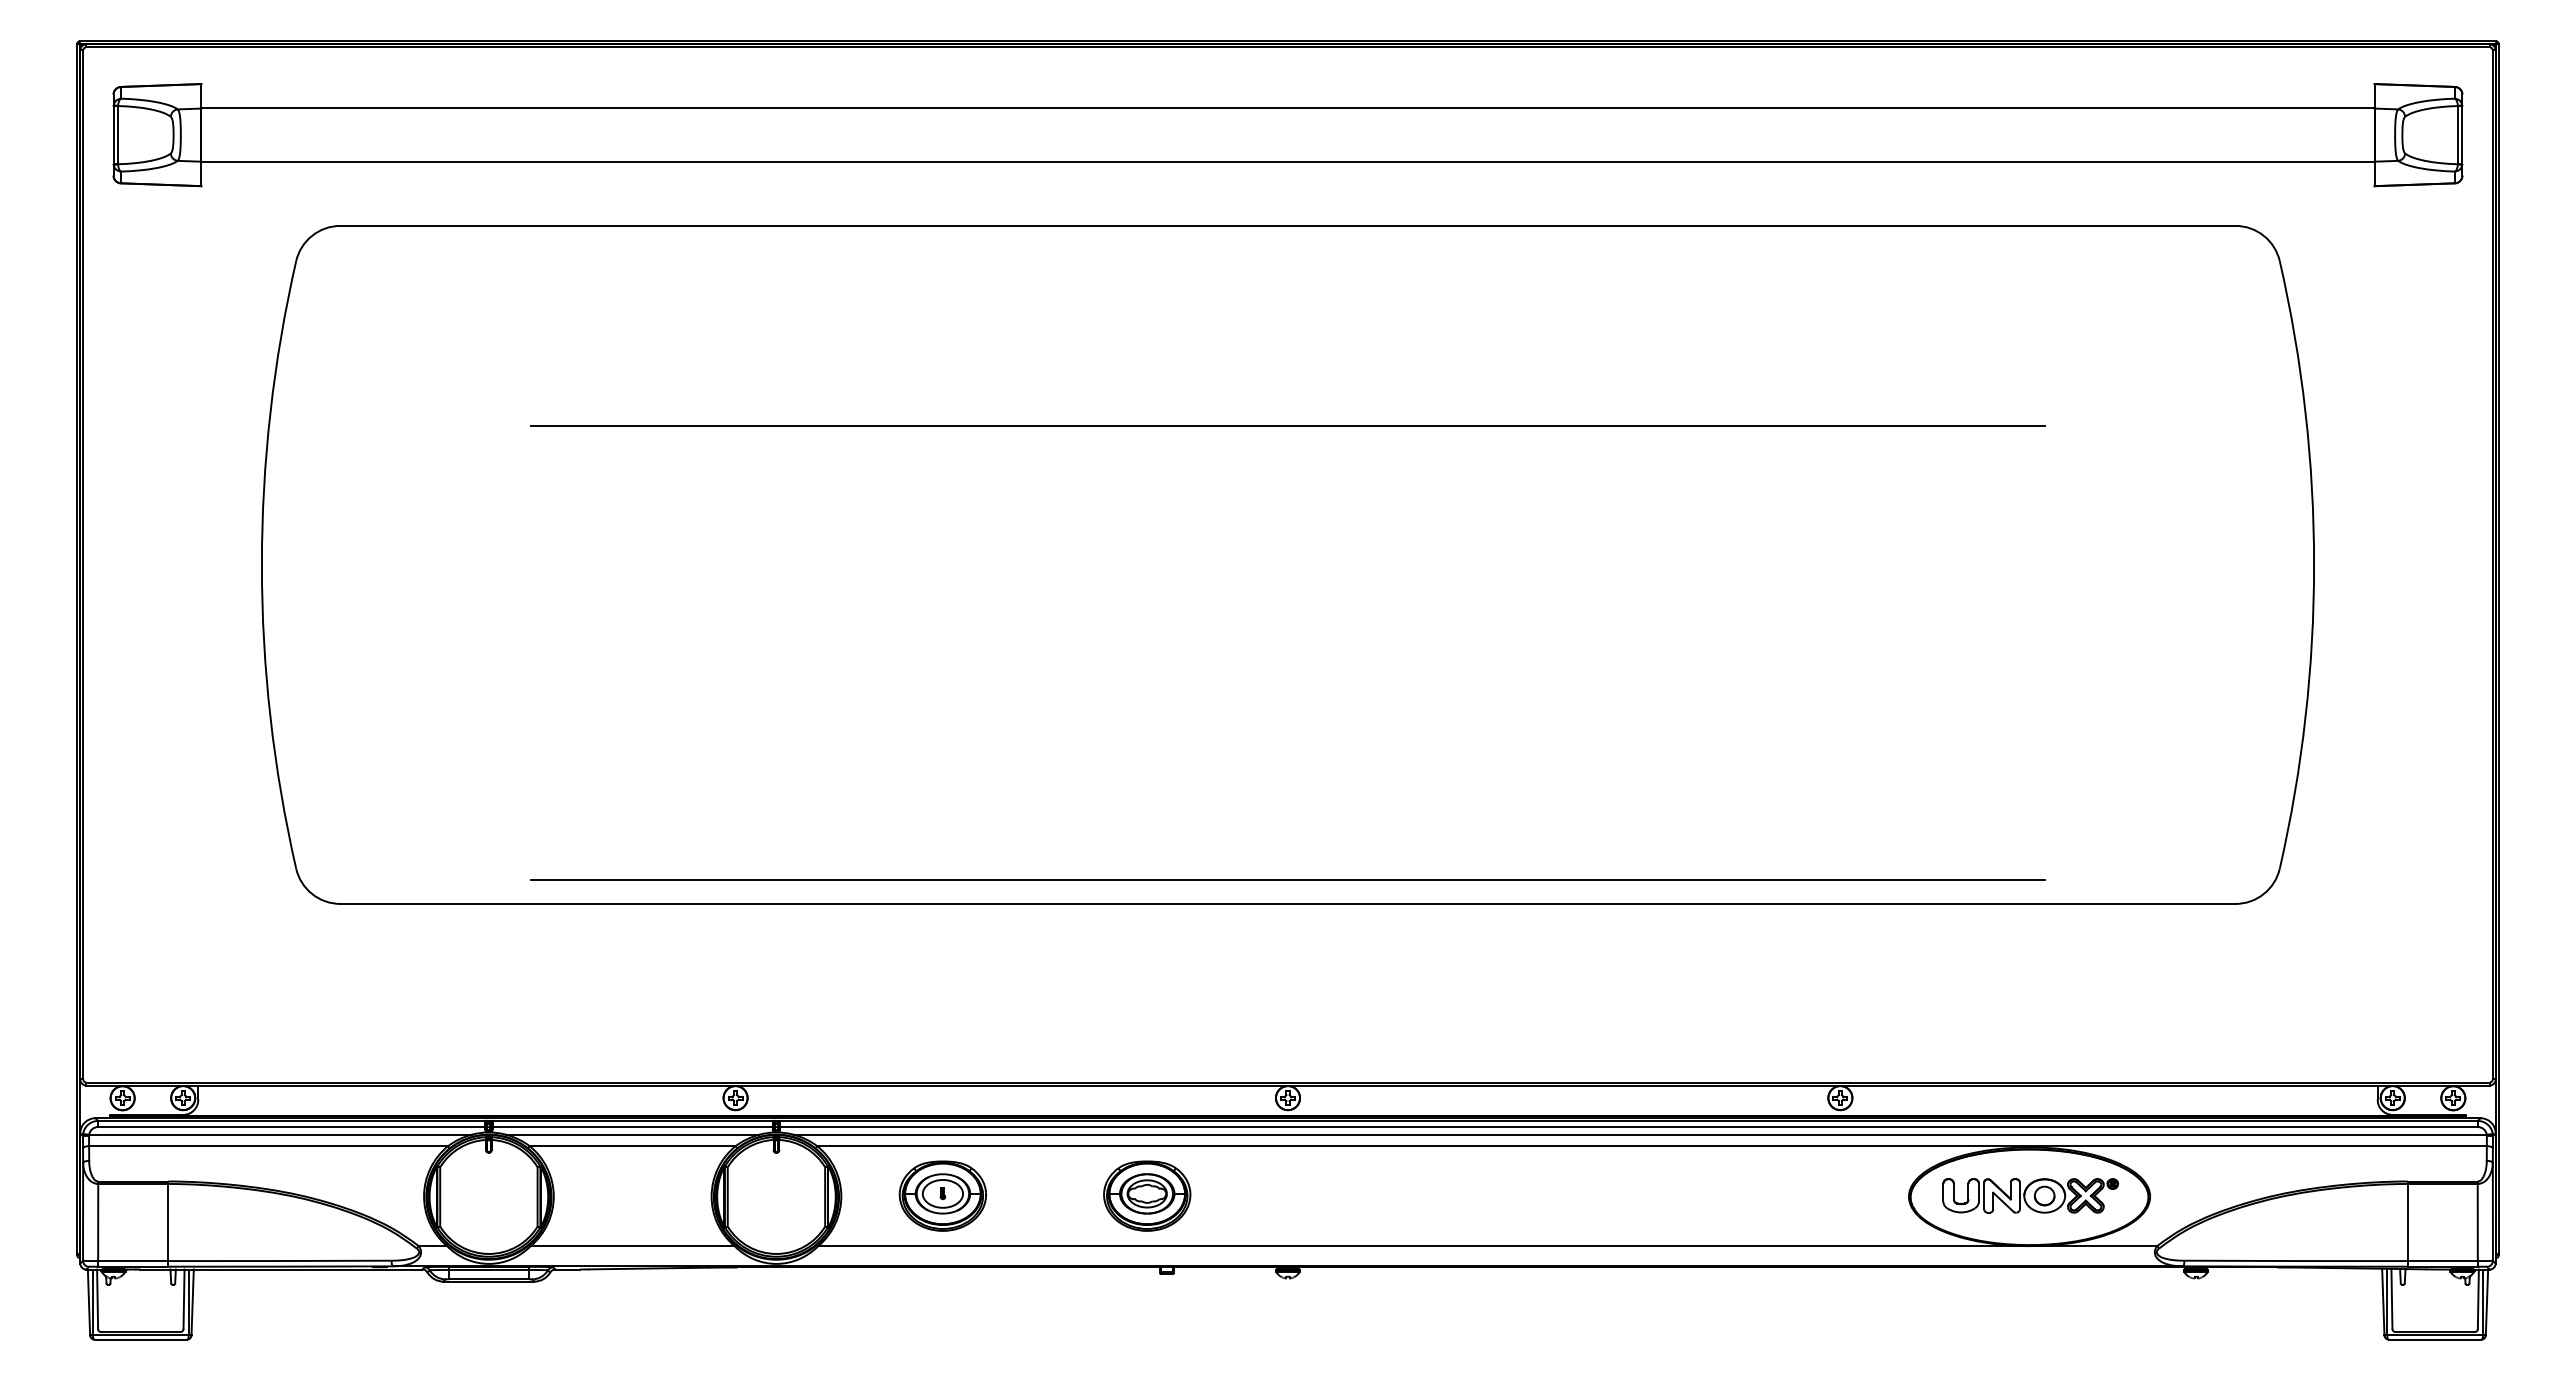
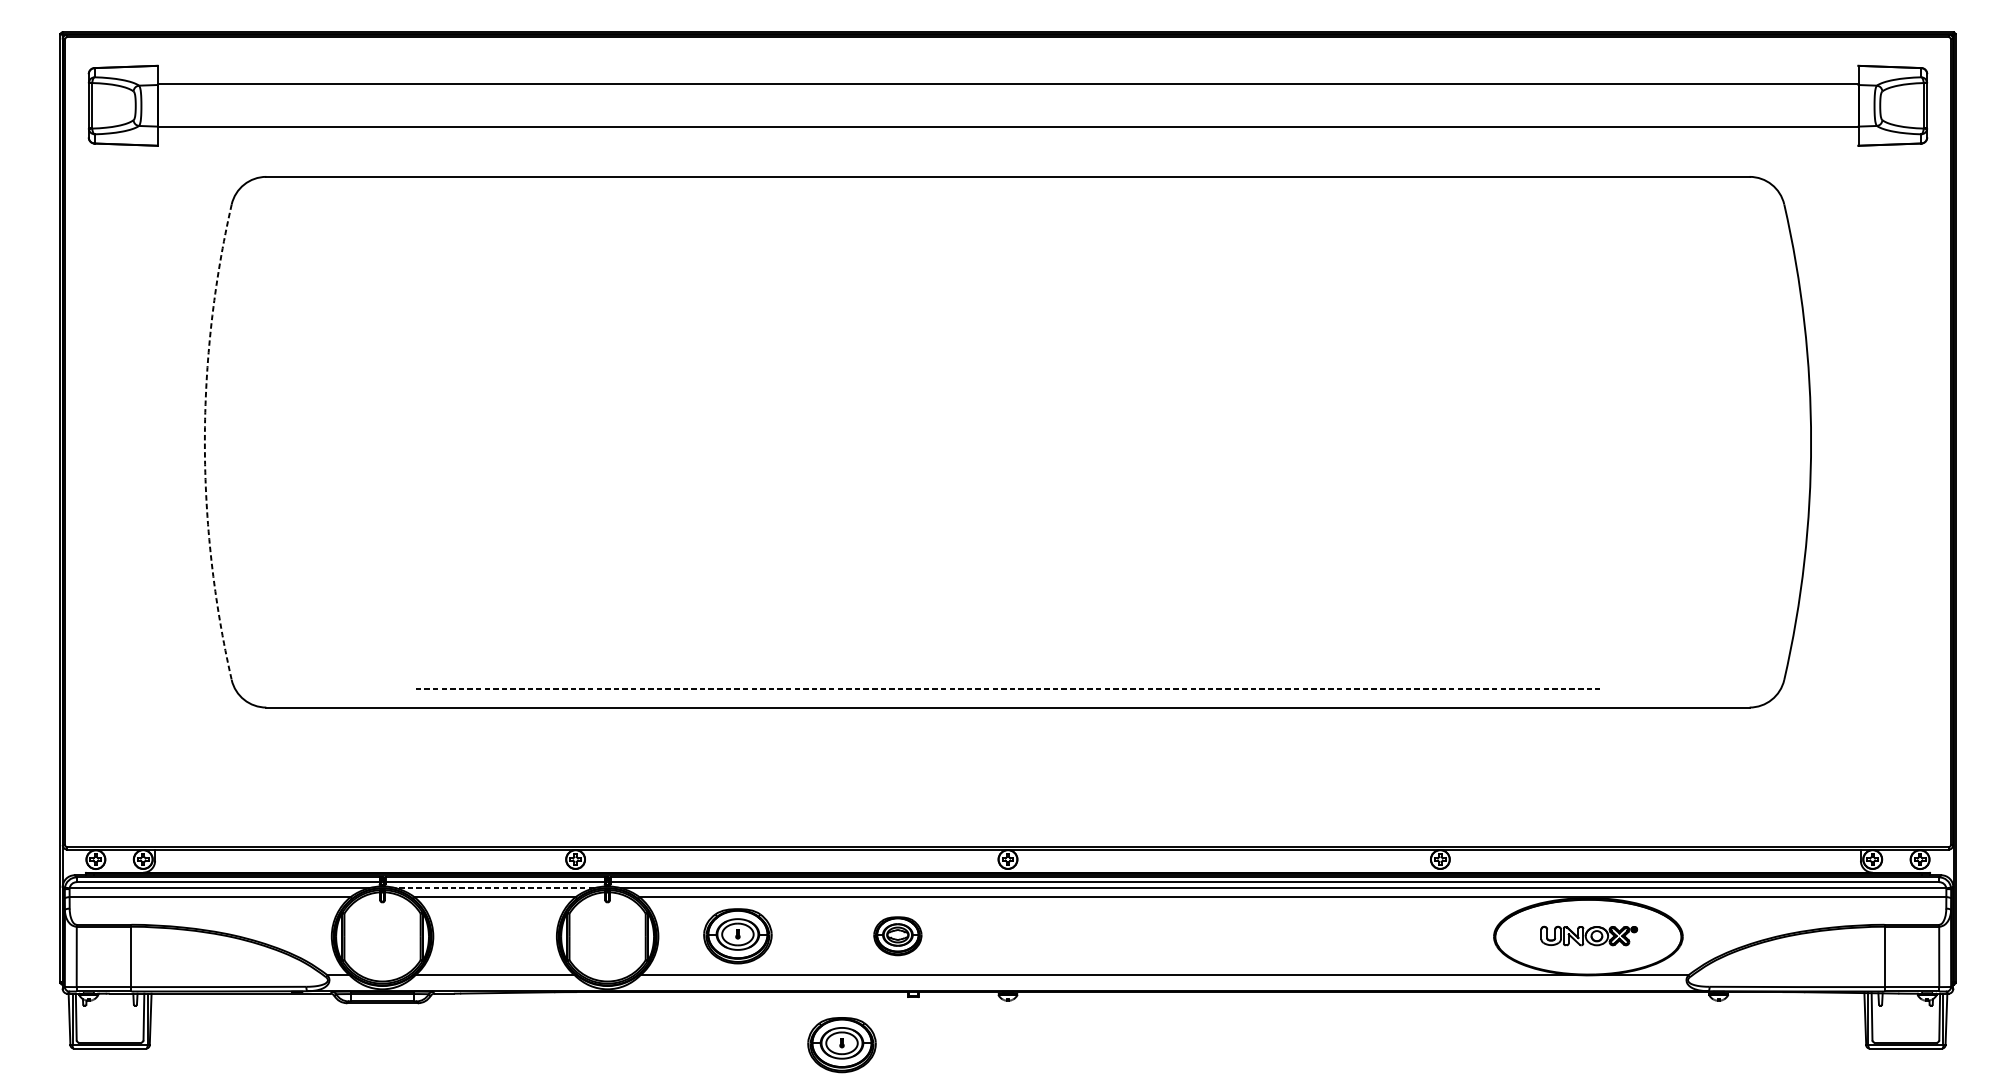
line: (1287, 425) -> (1007, 333), removed
arc: (261, 564) -> (204, 441), solid -> dashed
line: (1288, 879) -> (1008, 688), solid -> dashed
line: (632, 1134) -> (494, 888), solid -> dashed
part: (1147, 1195) -> (898, 935), size x0.7
part: (2030, 1195) -> (1589, 935), size x0.7
part: (1075, 1334) -> (841, 1044), added

